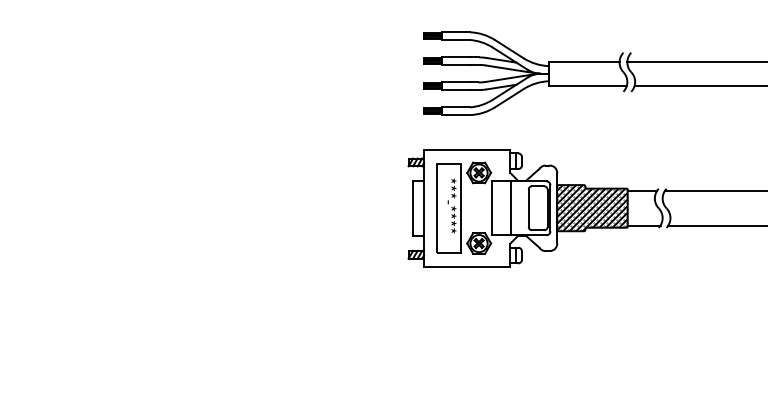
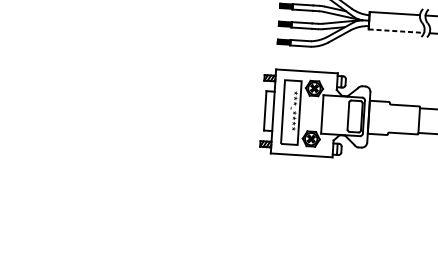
line: (588, 85) -> (396, 30), solid -> dashed
line: (510, 208) -> (335, 115), removed
hatch: (592, 208) -> (393, 119), removed

